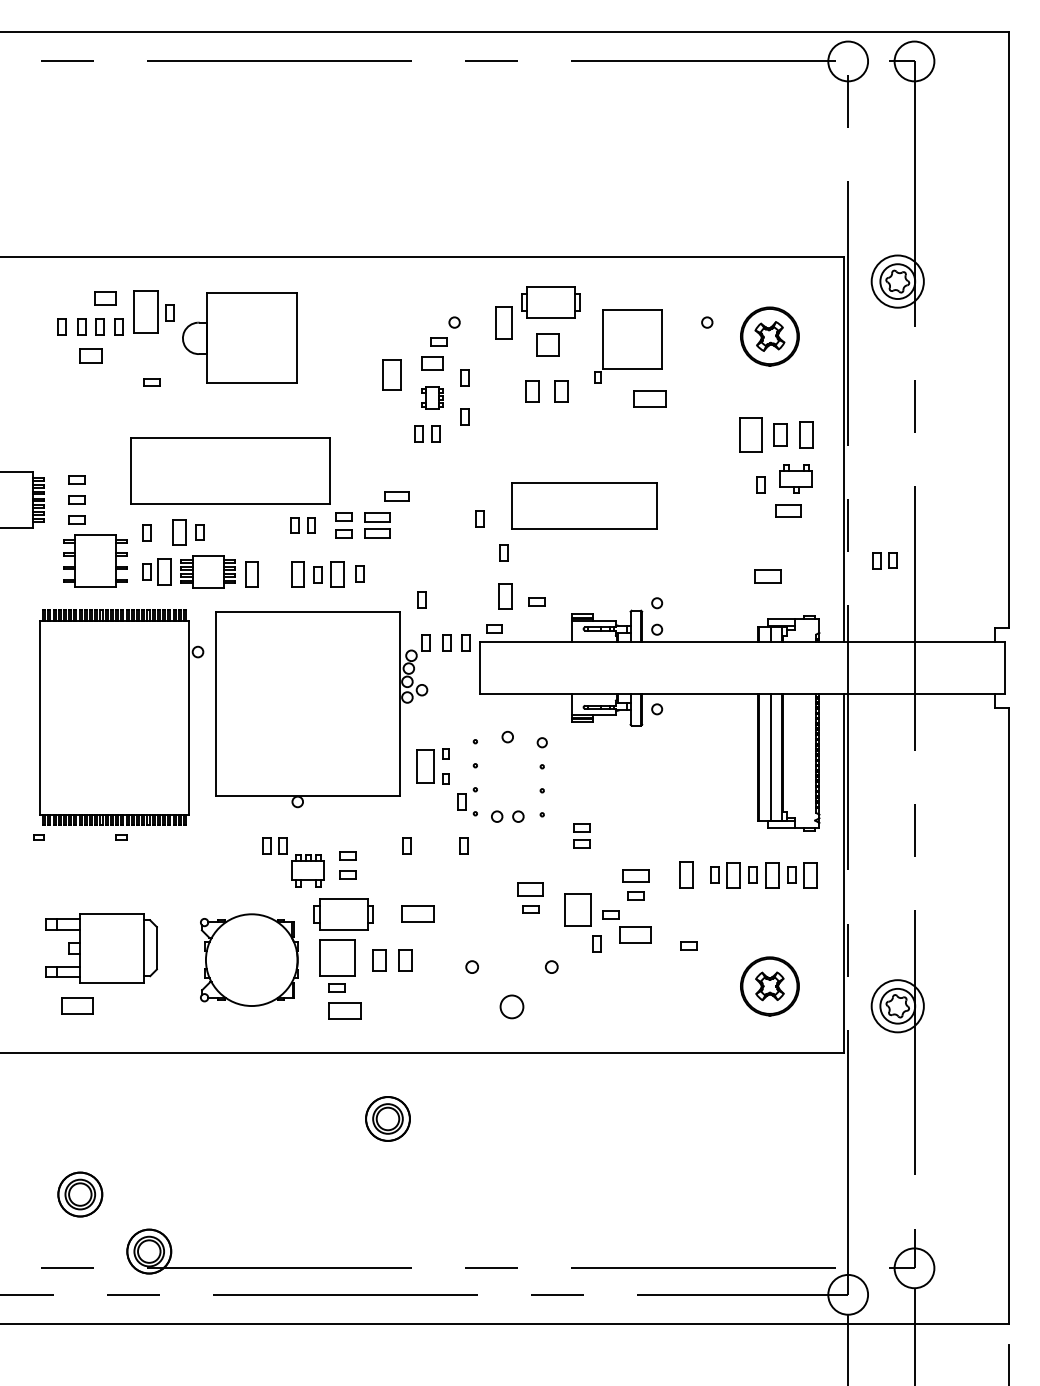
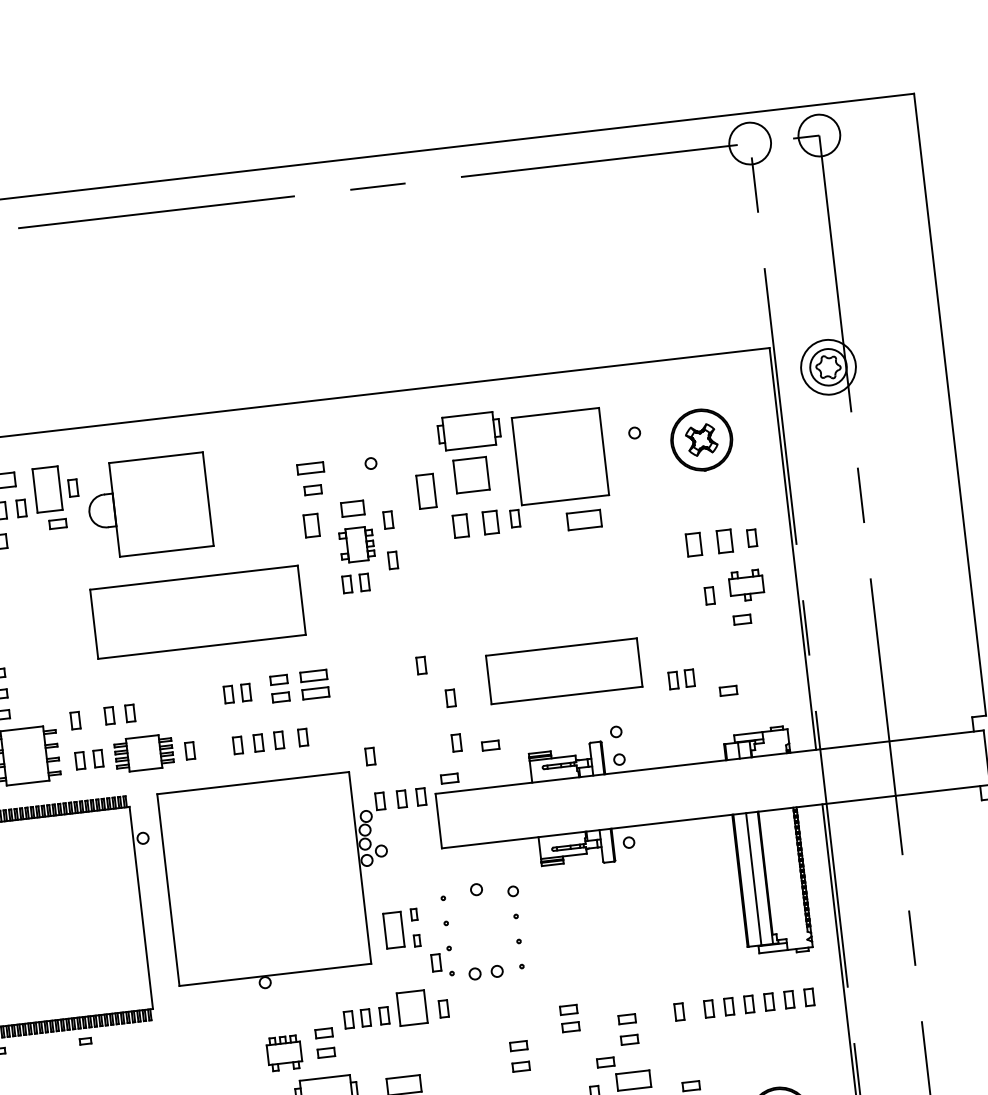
part: (503, 322) -> (425, 490), moved
part: (438, 341) -> (312, 489), moved
part: (548, 344) -> (471, 475), size x1.43
part: (628, 346) -> (555, 467), size x1.43
part: (391, 374) -> (311, 525), size x0.71
part: (151, 382) -> (57, 524), moved
part: (432, 397) -> (357, 544), size x1.43
part: (751, 434) -> (694, 544), size x0.62
part: (806, 434) -> (751, 537), size x0.62
part: (230, 470) -> (197, 611), moved
part: (396, 496) -> (310, 468), moved
part: (584, 505) -> (564, 670), moved
part: (788, 510) -> (742, 619), size x0.62
part: (179, 532) -> (109, 715), size x0.62
part: (884, 560) -> (681, 679), moved
part: (164, 571) -> (98, 758), size x0.62
part: (336, 573) -> (278, 739), size x0.62
part: (251, 574) -> (189, 750), size x0.62
part: (297, 574) -> (237, 745), size x0.62
part: (767, 576) -> (728, 690), size x0.62
part: (504, 595) -> (456, 742), size x0.62
part: (581, 835) -> (569, 1017), moved
part: (274, 845) -> (356, 1018), moved
part: (685, 874) -> (678, 1011), size x0.62
part: (733, 874) -> (728, 1005), size x0.62
part: (771, 874) -> (768, 1001), size x0.62
part: (810, 874) -> (809, 996), size x0.62
part: (635, 875) -> (626, 1018), size x0.62
part: (530, 889) -> (518, 1045), size x0.62
part: (577, 909) -> (411, 1007), moved

